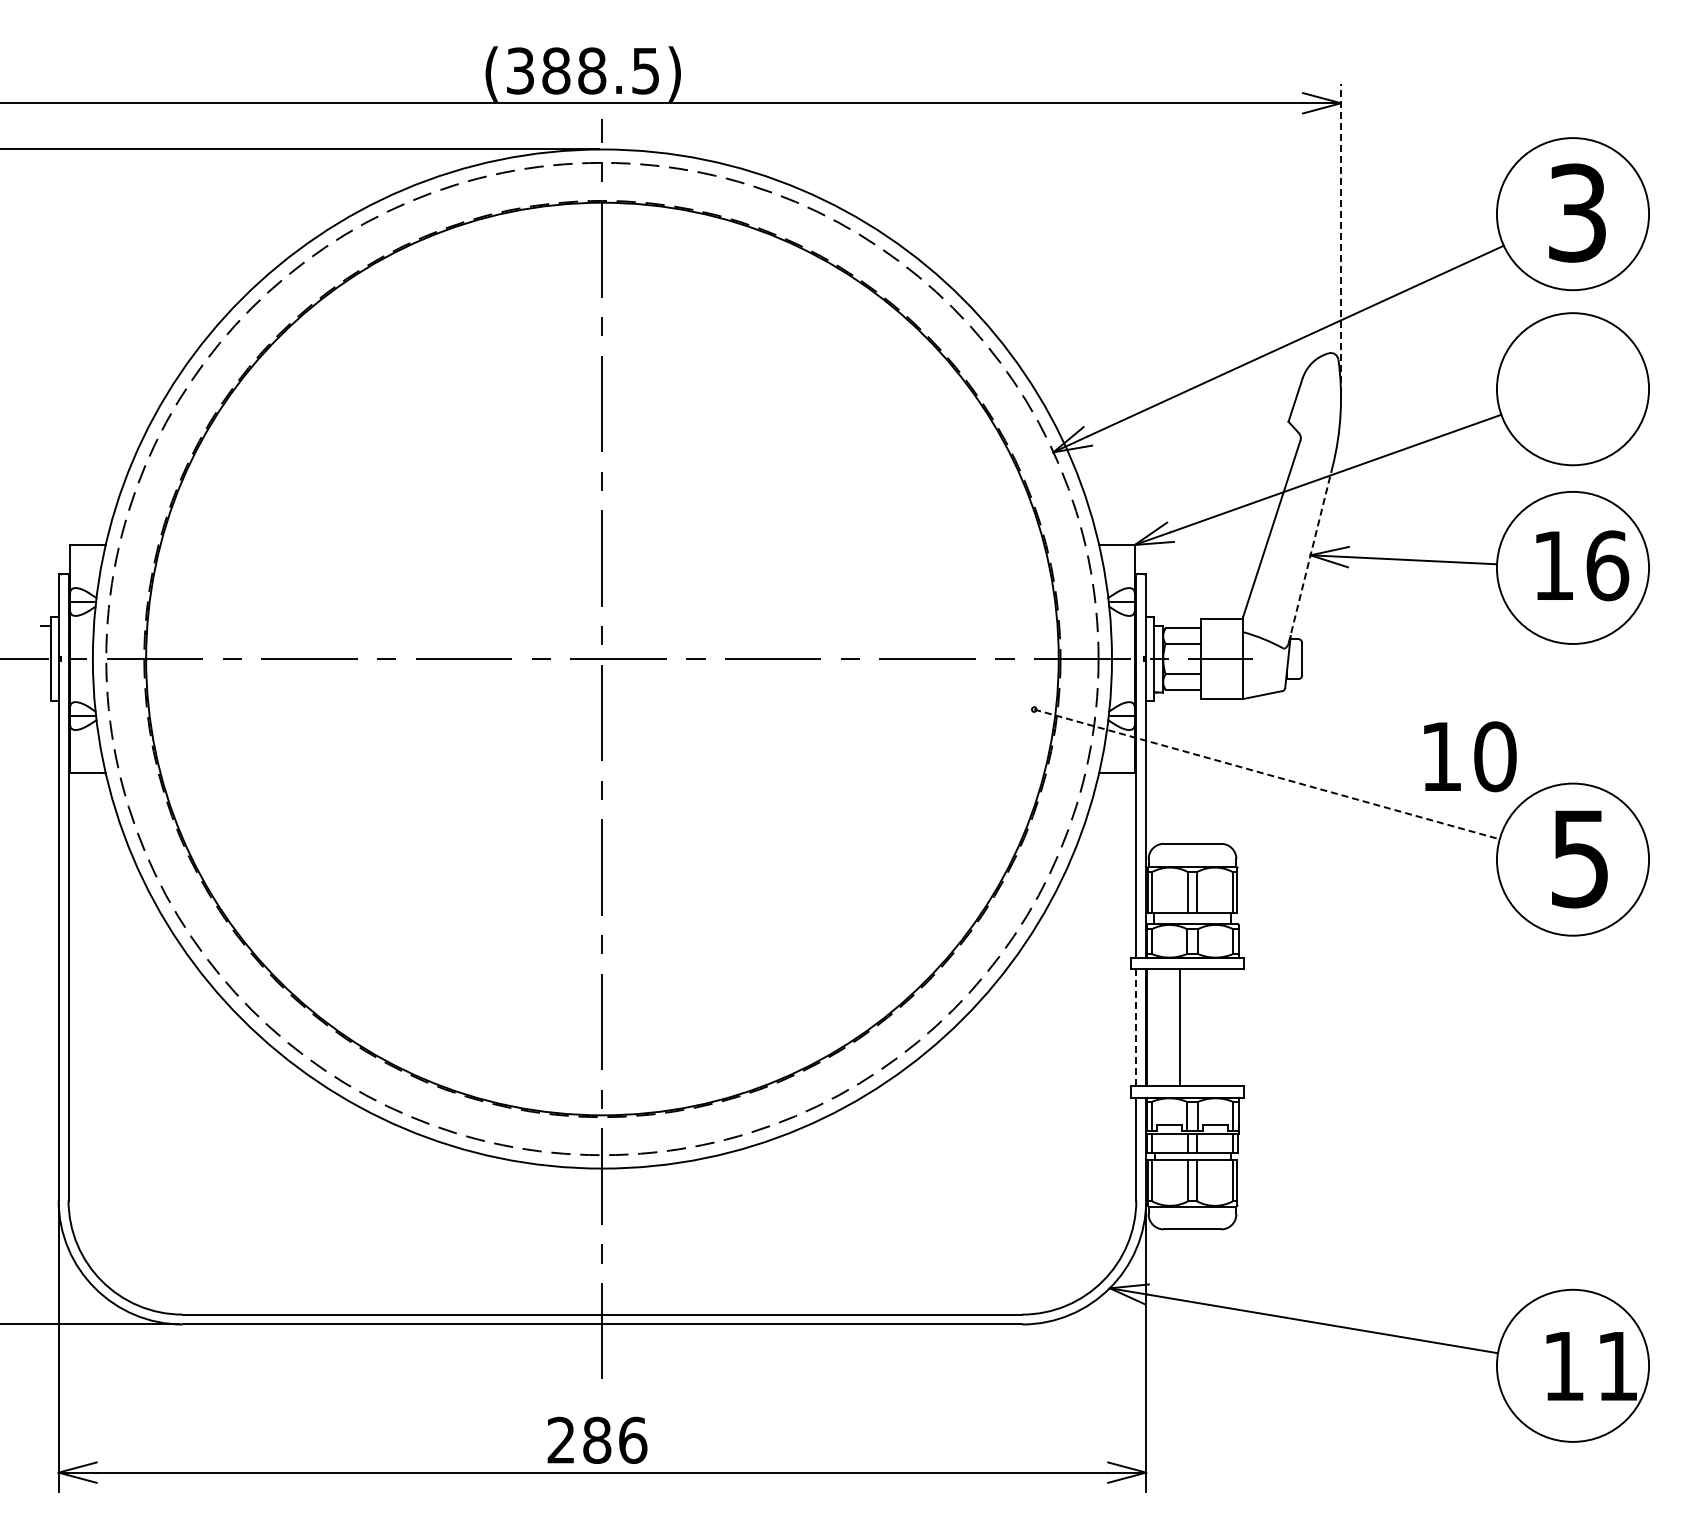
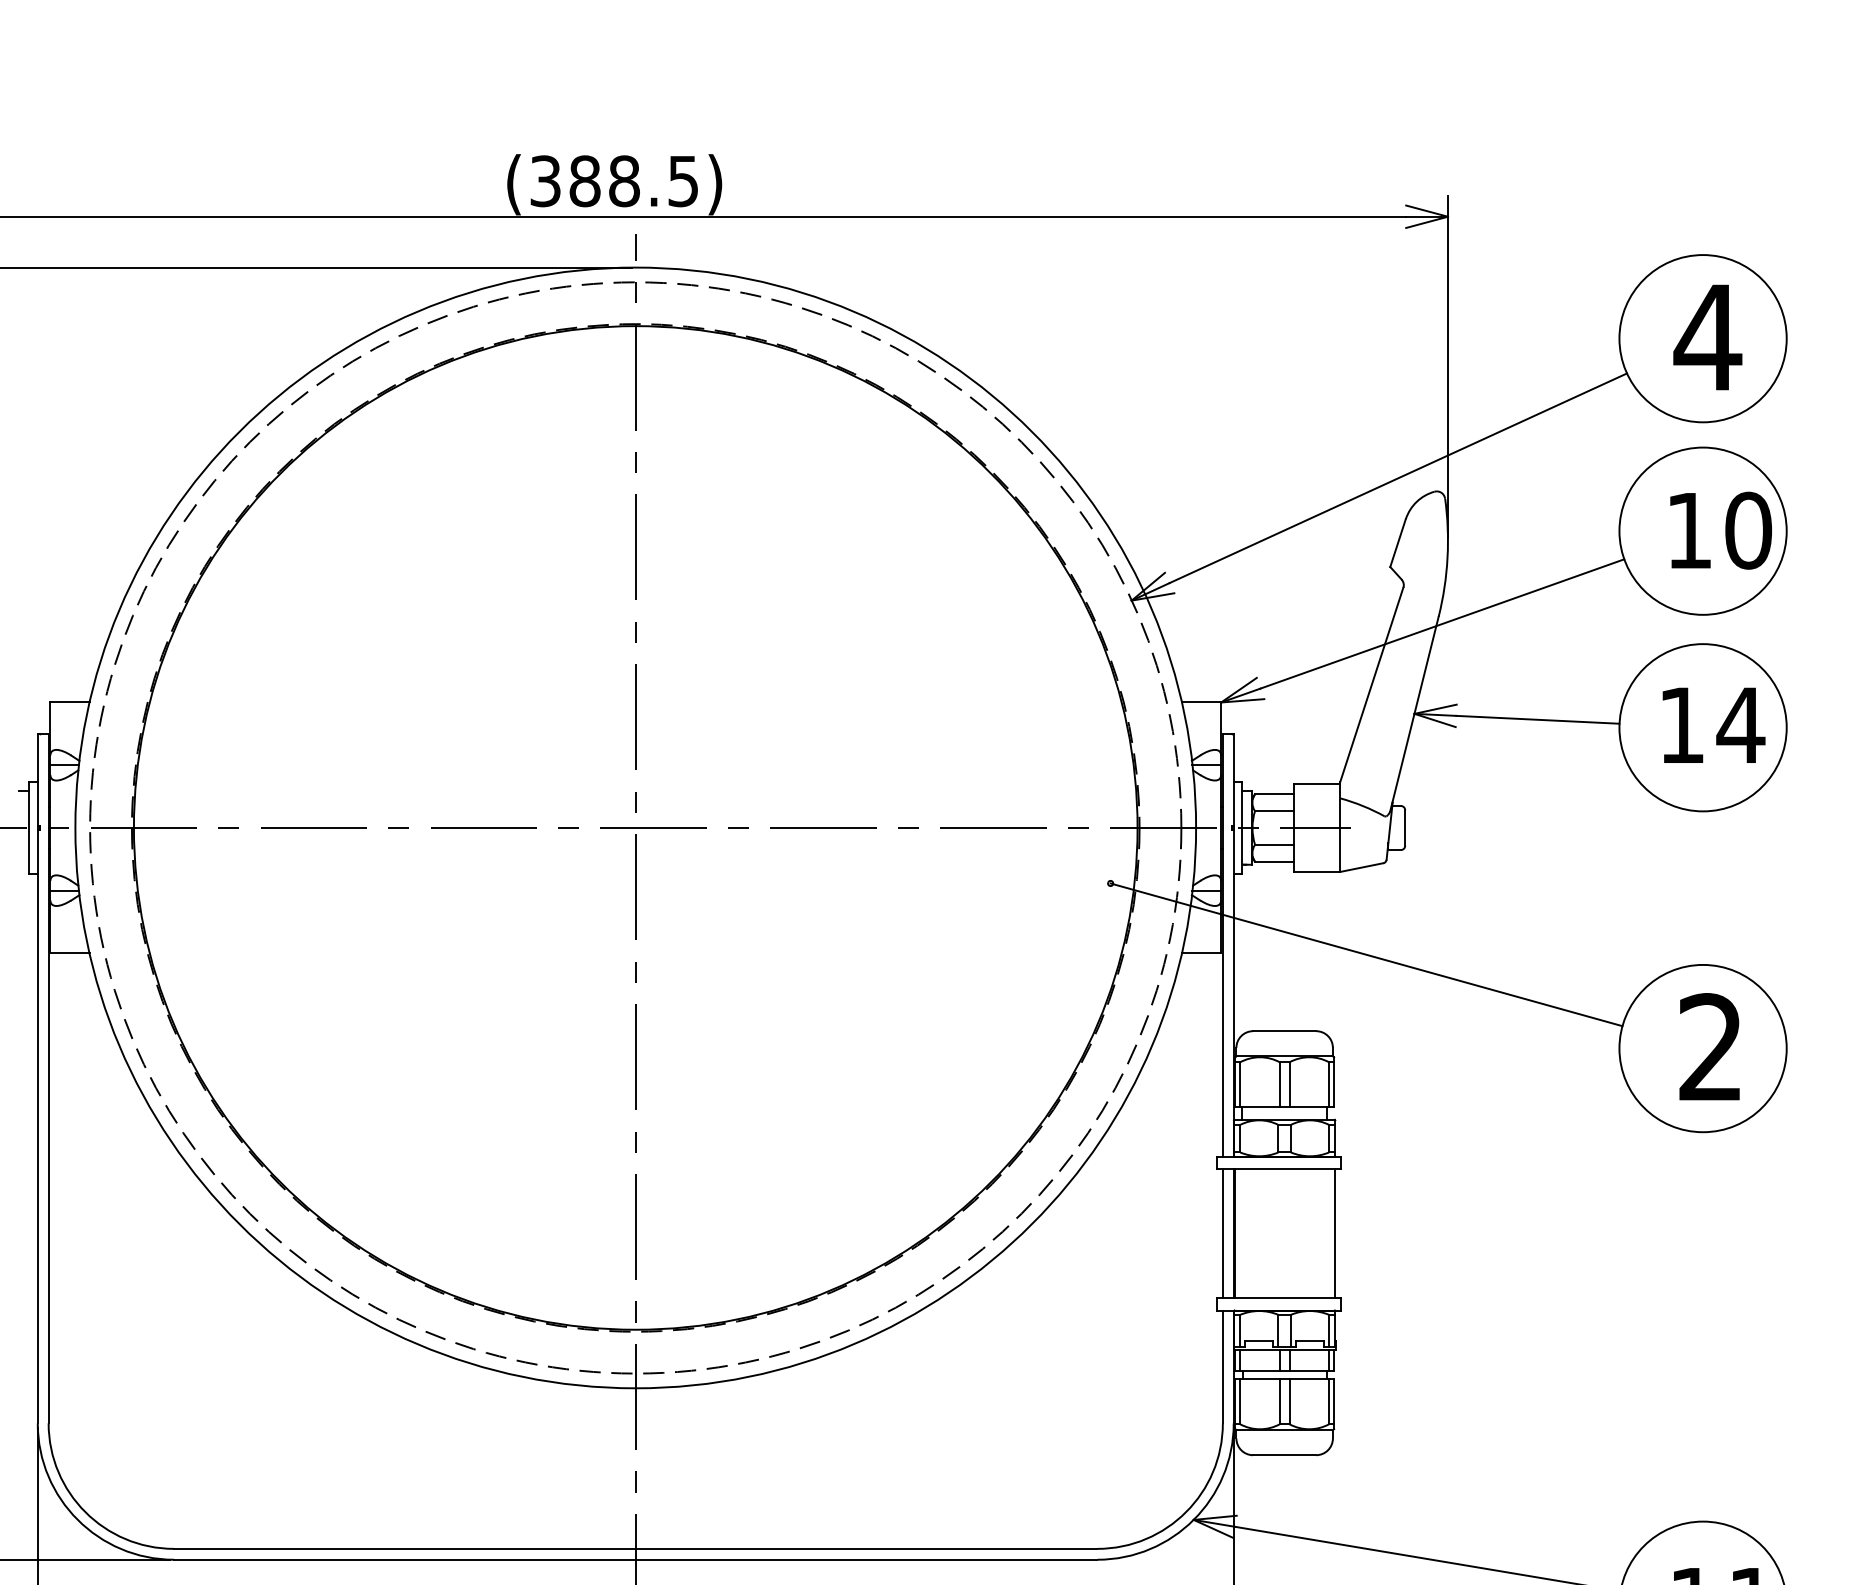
text: (1577, 212) -> (1708, 336), 3 -> 4
line: (1341, 239) -> (1448, 366), dashed -> solid
line: (1310, 555) -> (1414, 714), dashed -> solid
text: (1607, 565) -> (1741, 725), 16 -> 14
text: (1470, 756) -> (1721, 530), moved
line: (1266, 774) -> (1366, 954), dashed -> solid
text: (1579, 858) -> (1710, 1047), 5 -> 2
line: (1136, 1027) -> (1223, 1233), dashed -> solid
line: (1180, 1027) -> (1335, 1233), moved

